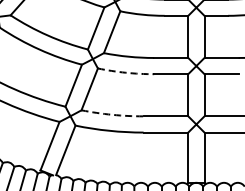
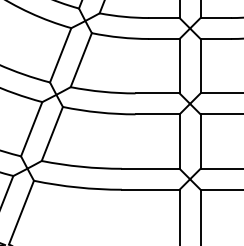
arc: (125, 72) -> (98, 112), dashed -> solid
arc: (112, 114) -> (81, 166), dashed -> solid

